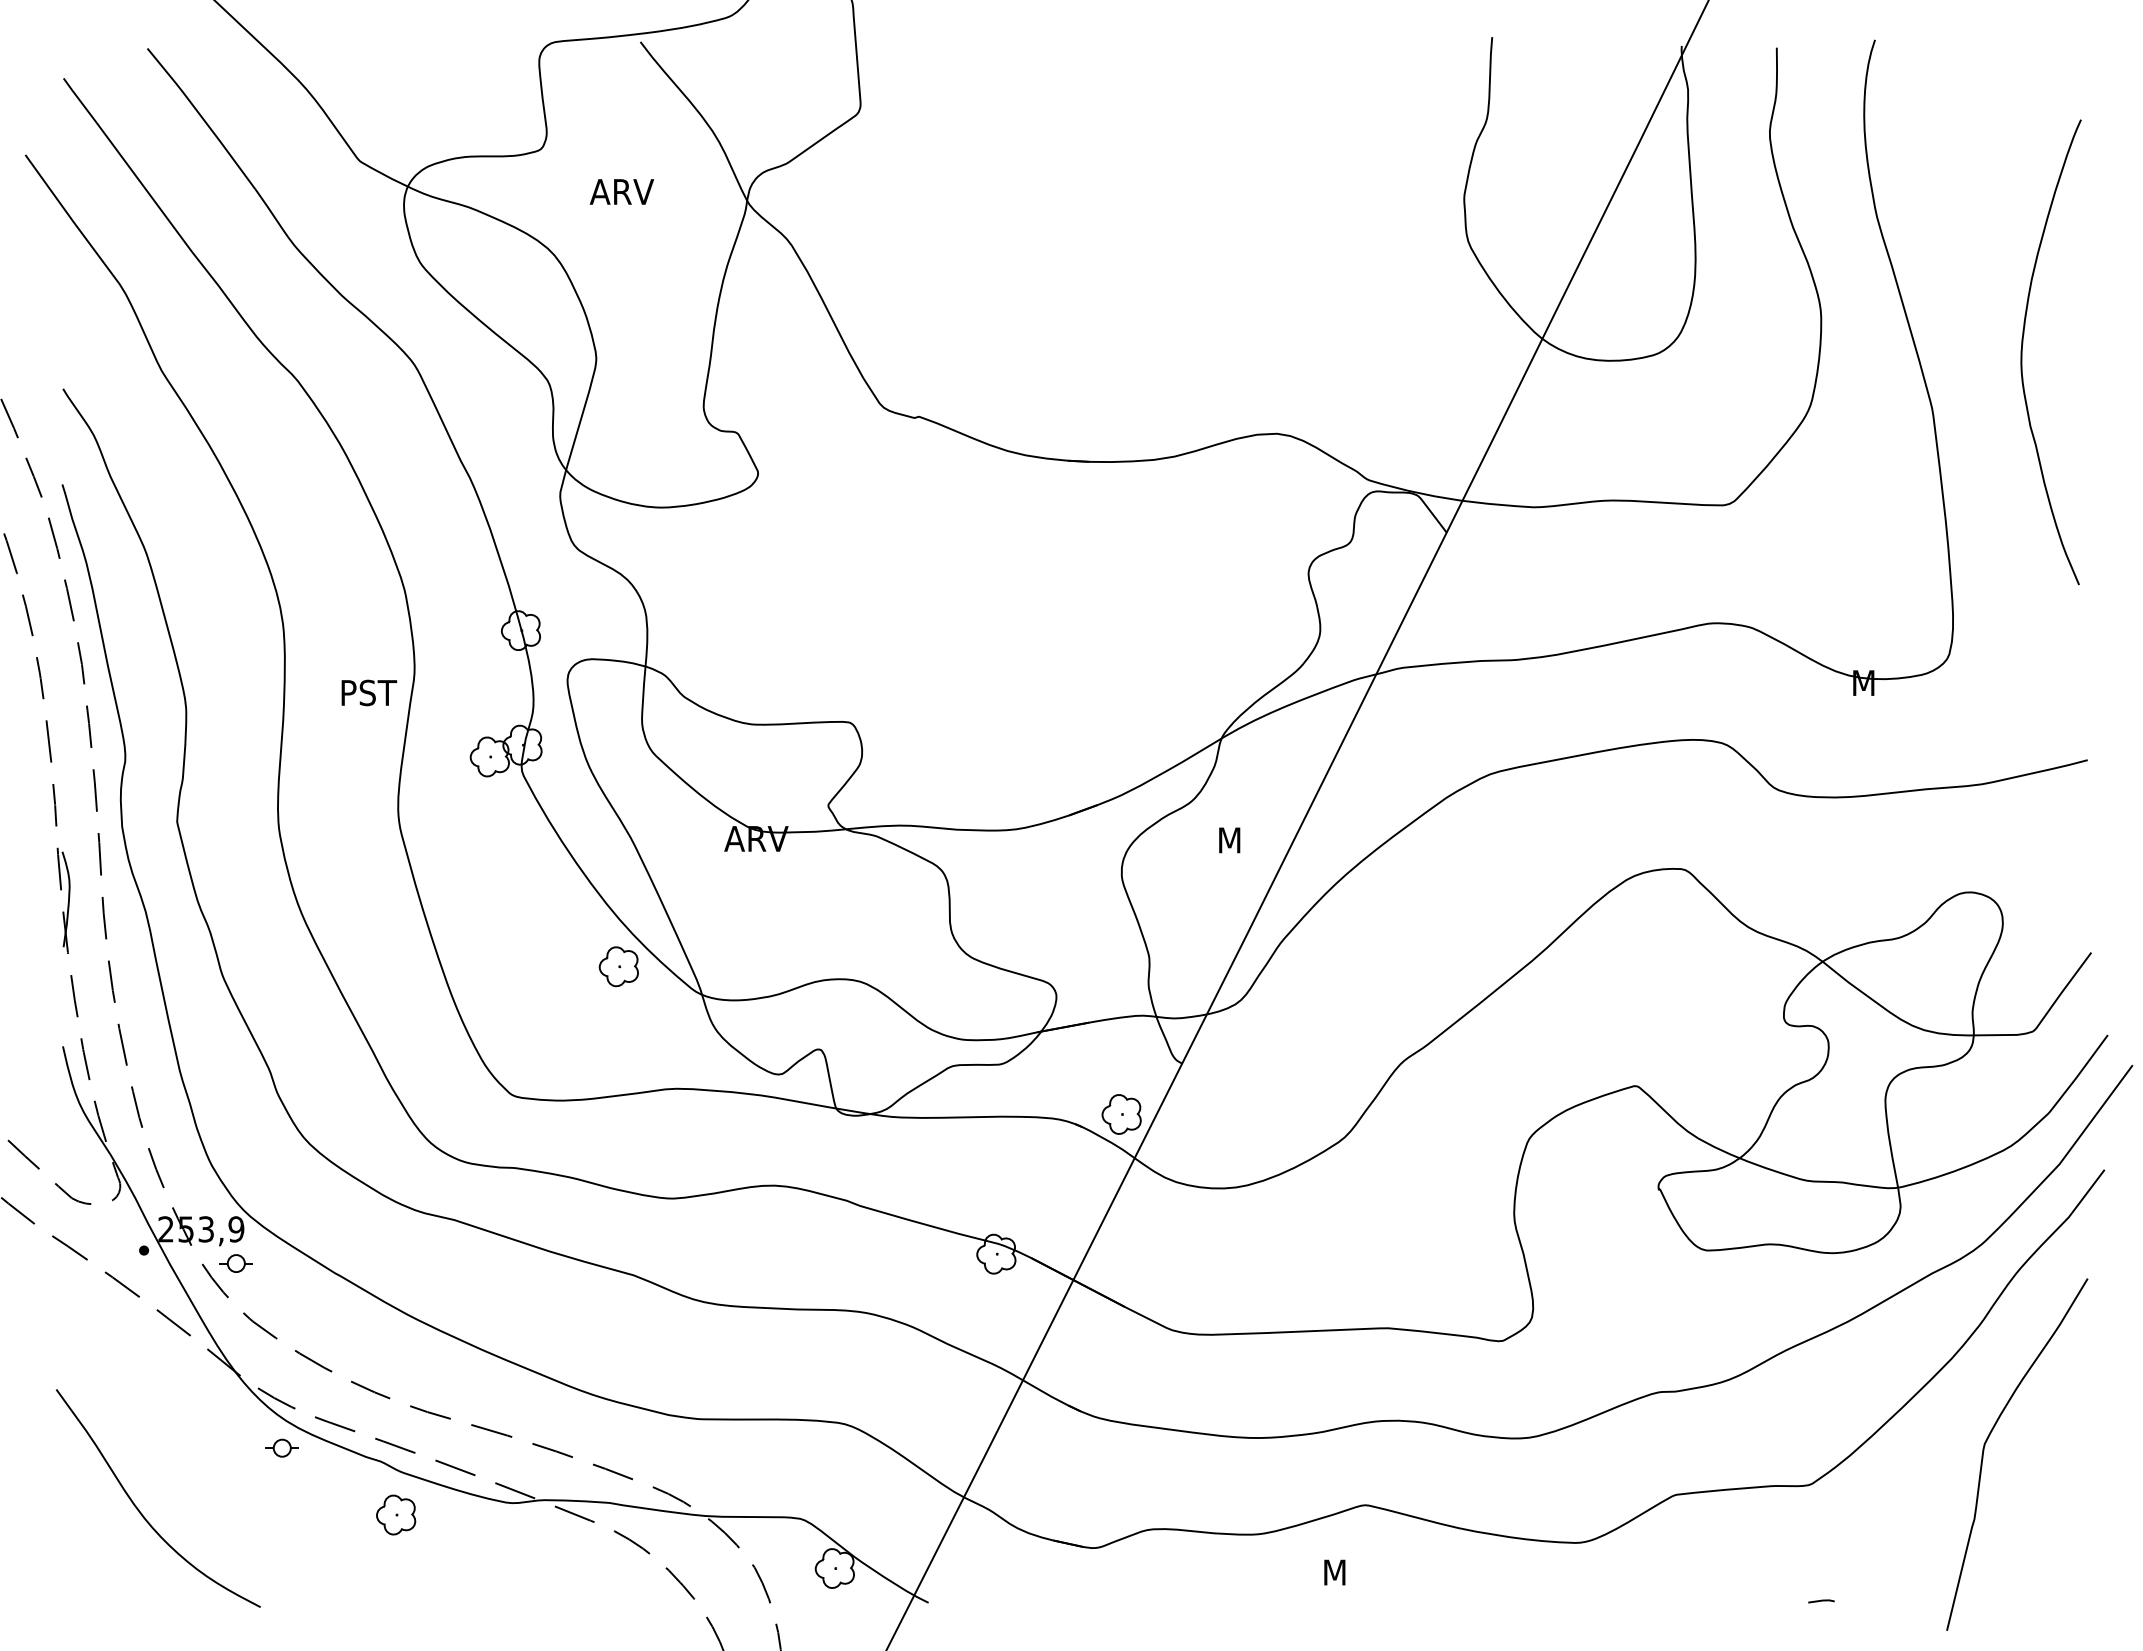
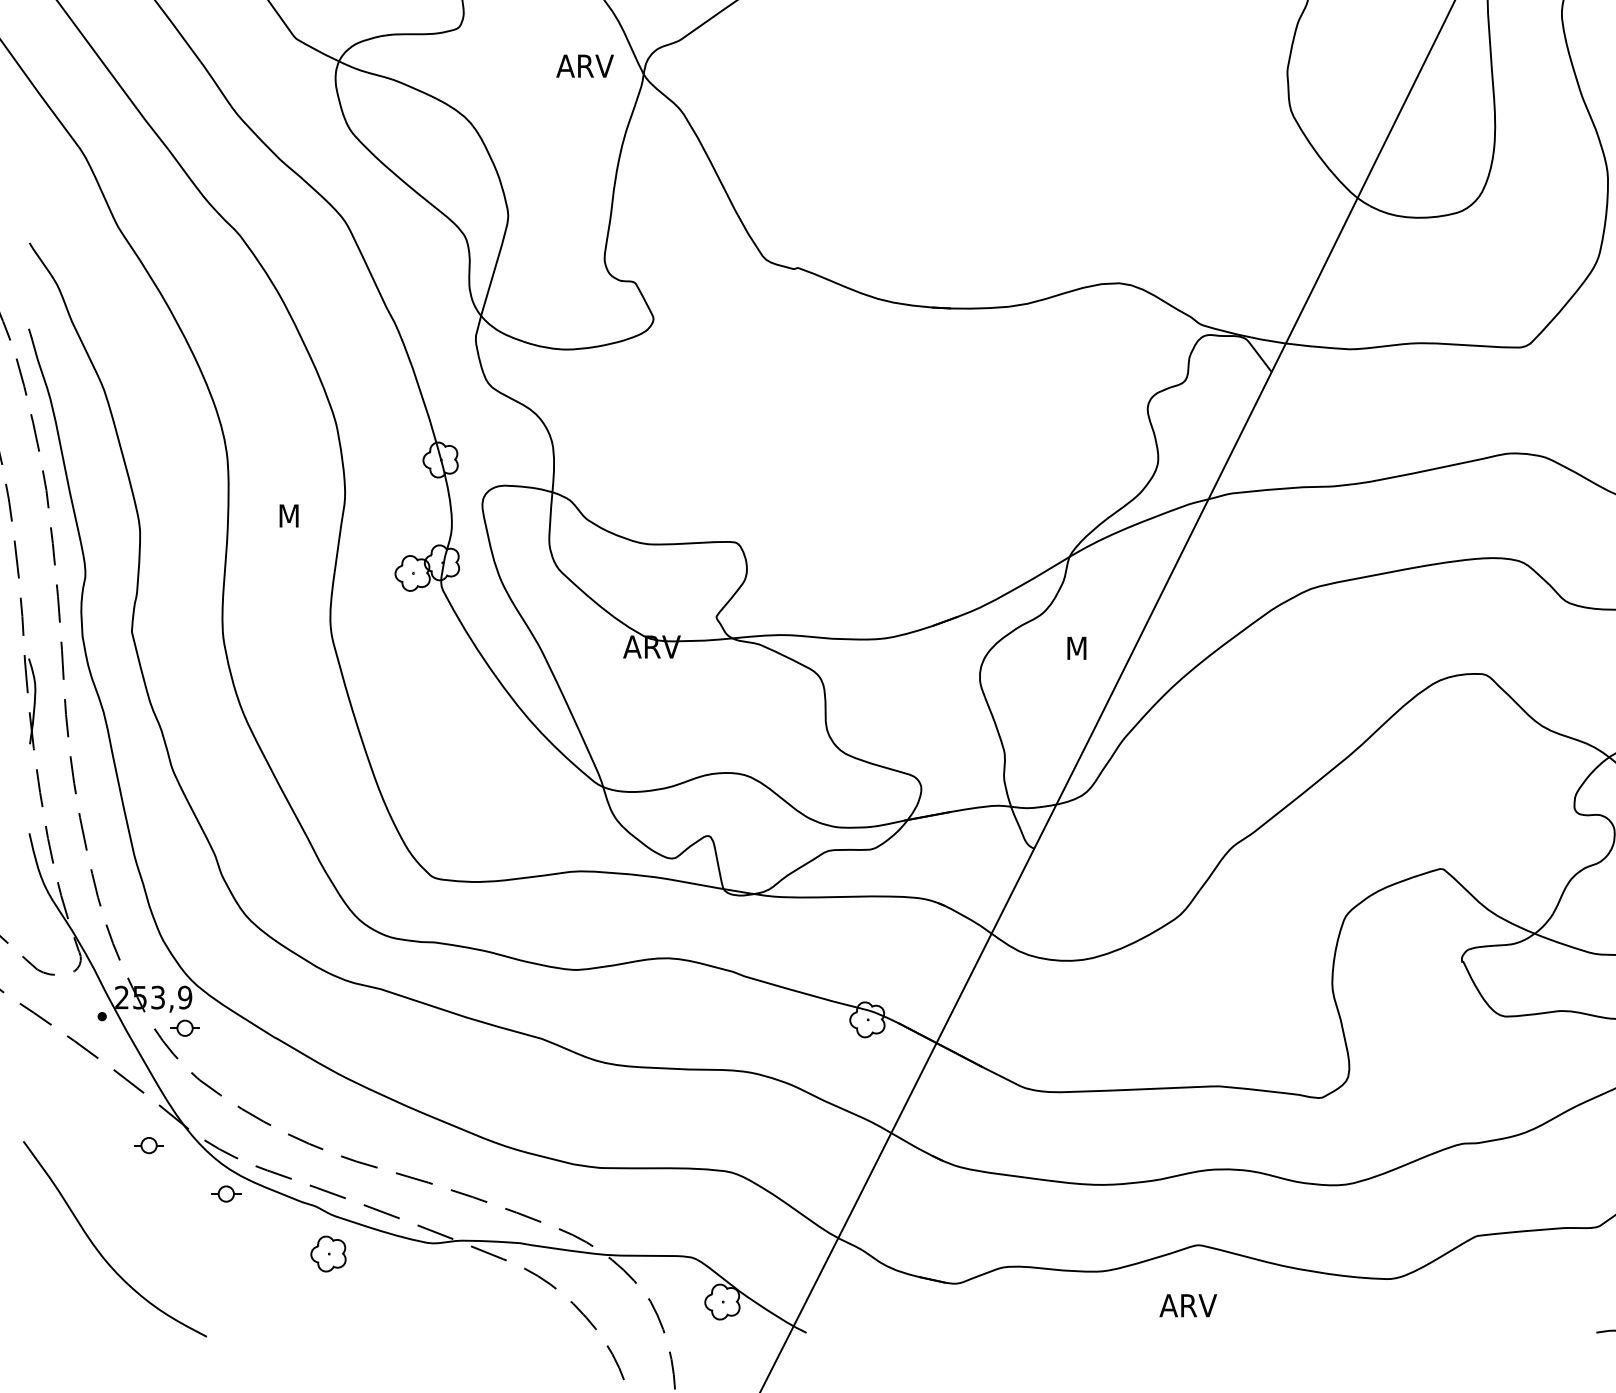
text: (621, 191) -> (584, 65), moved
text: (370, 692) -> (305, 515), PST -> M
part: (618, 966) -> (528, 761), removed
part: (1121, 1114) -> (979, 894), removed
part: (195, 1393) -> (148, 1144), added
text: (1353, 1572) -> (1188, 1305), M -> ARV

